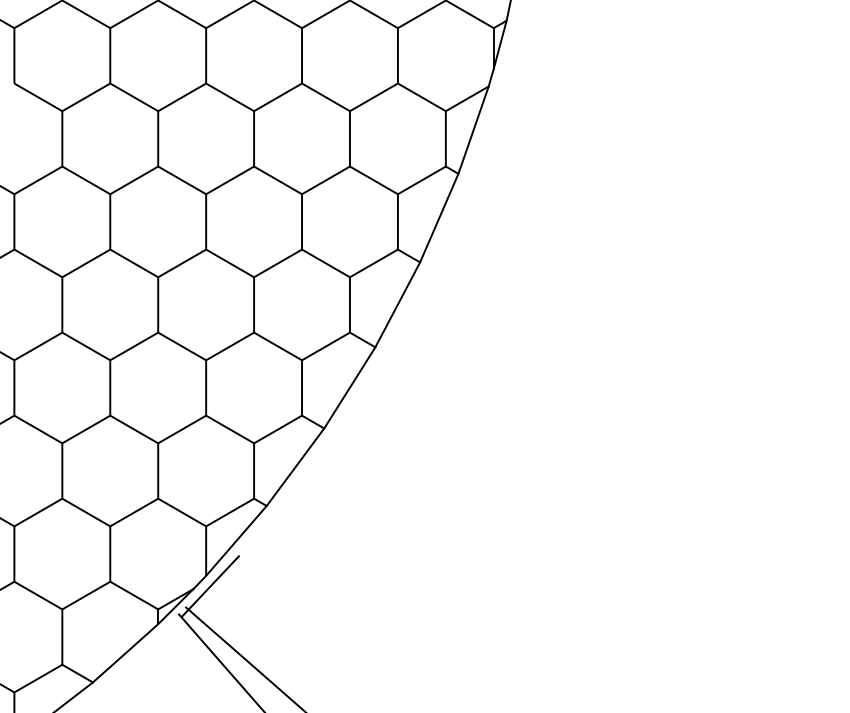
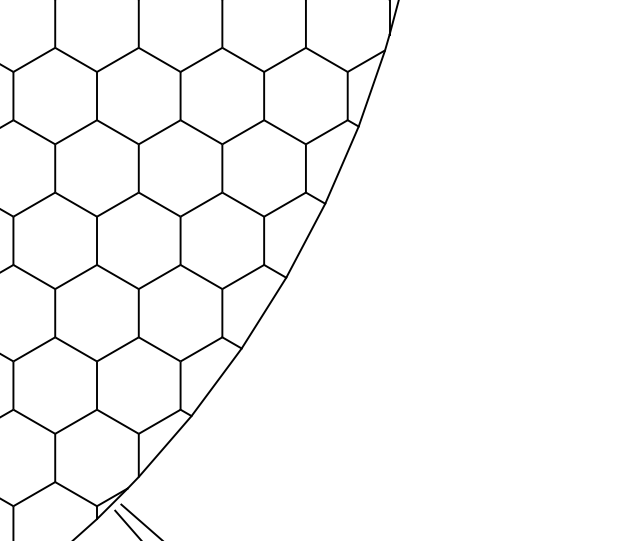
line: (210, 586) -> (142, 486), removed

